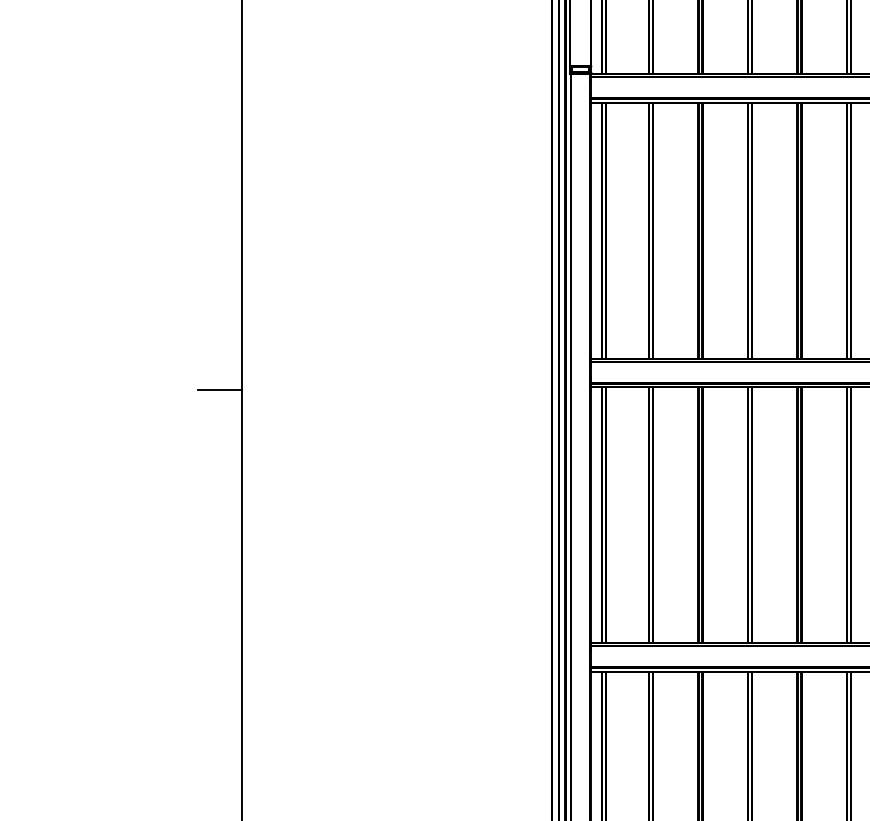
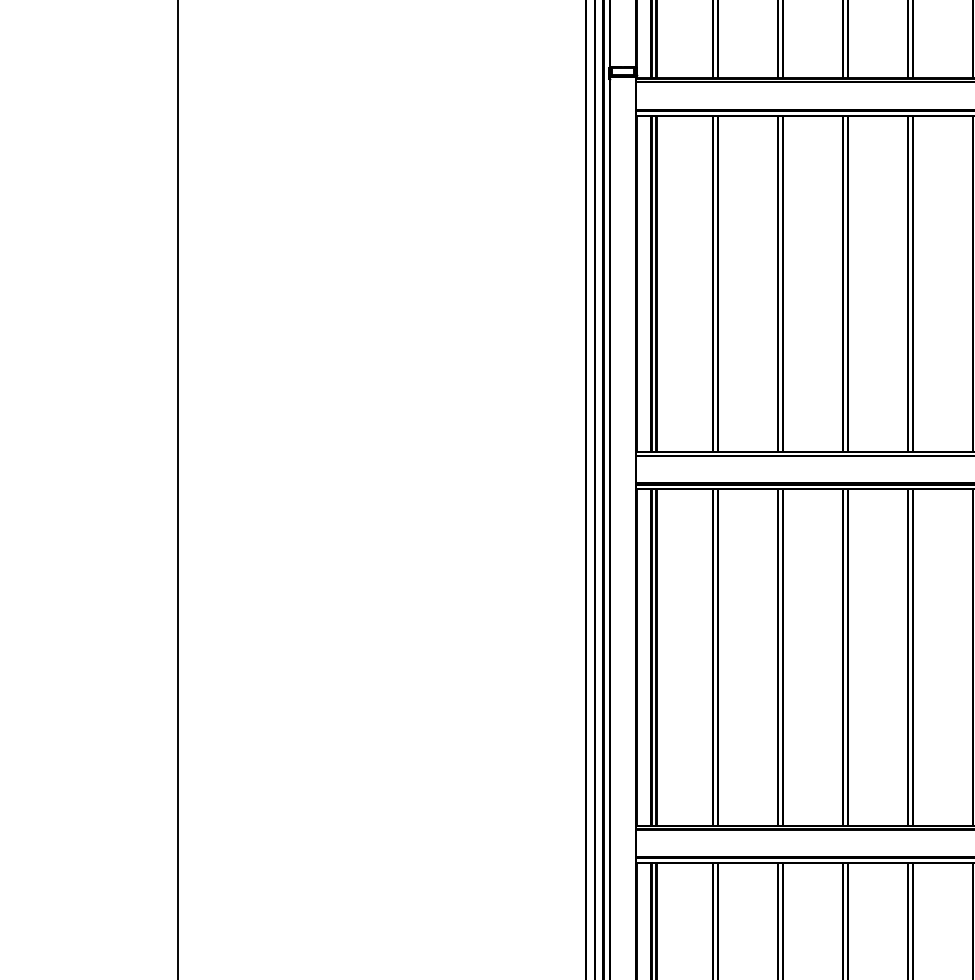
line: (219, 390) -> (148, 493), removed

